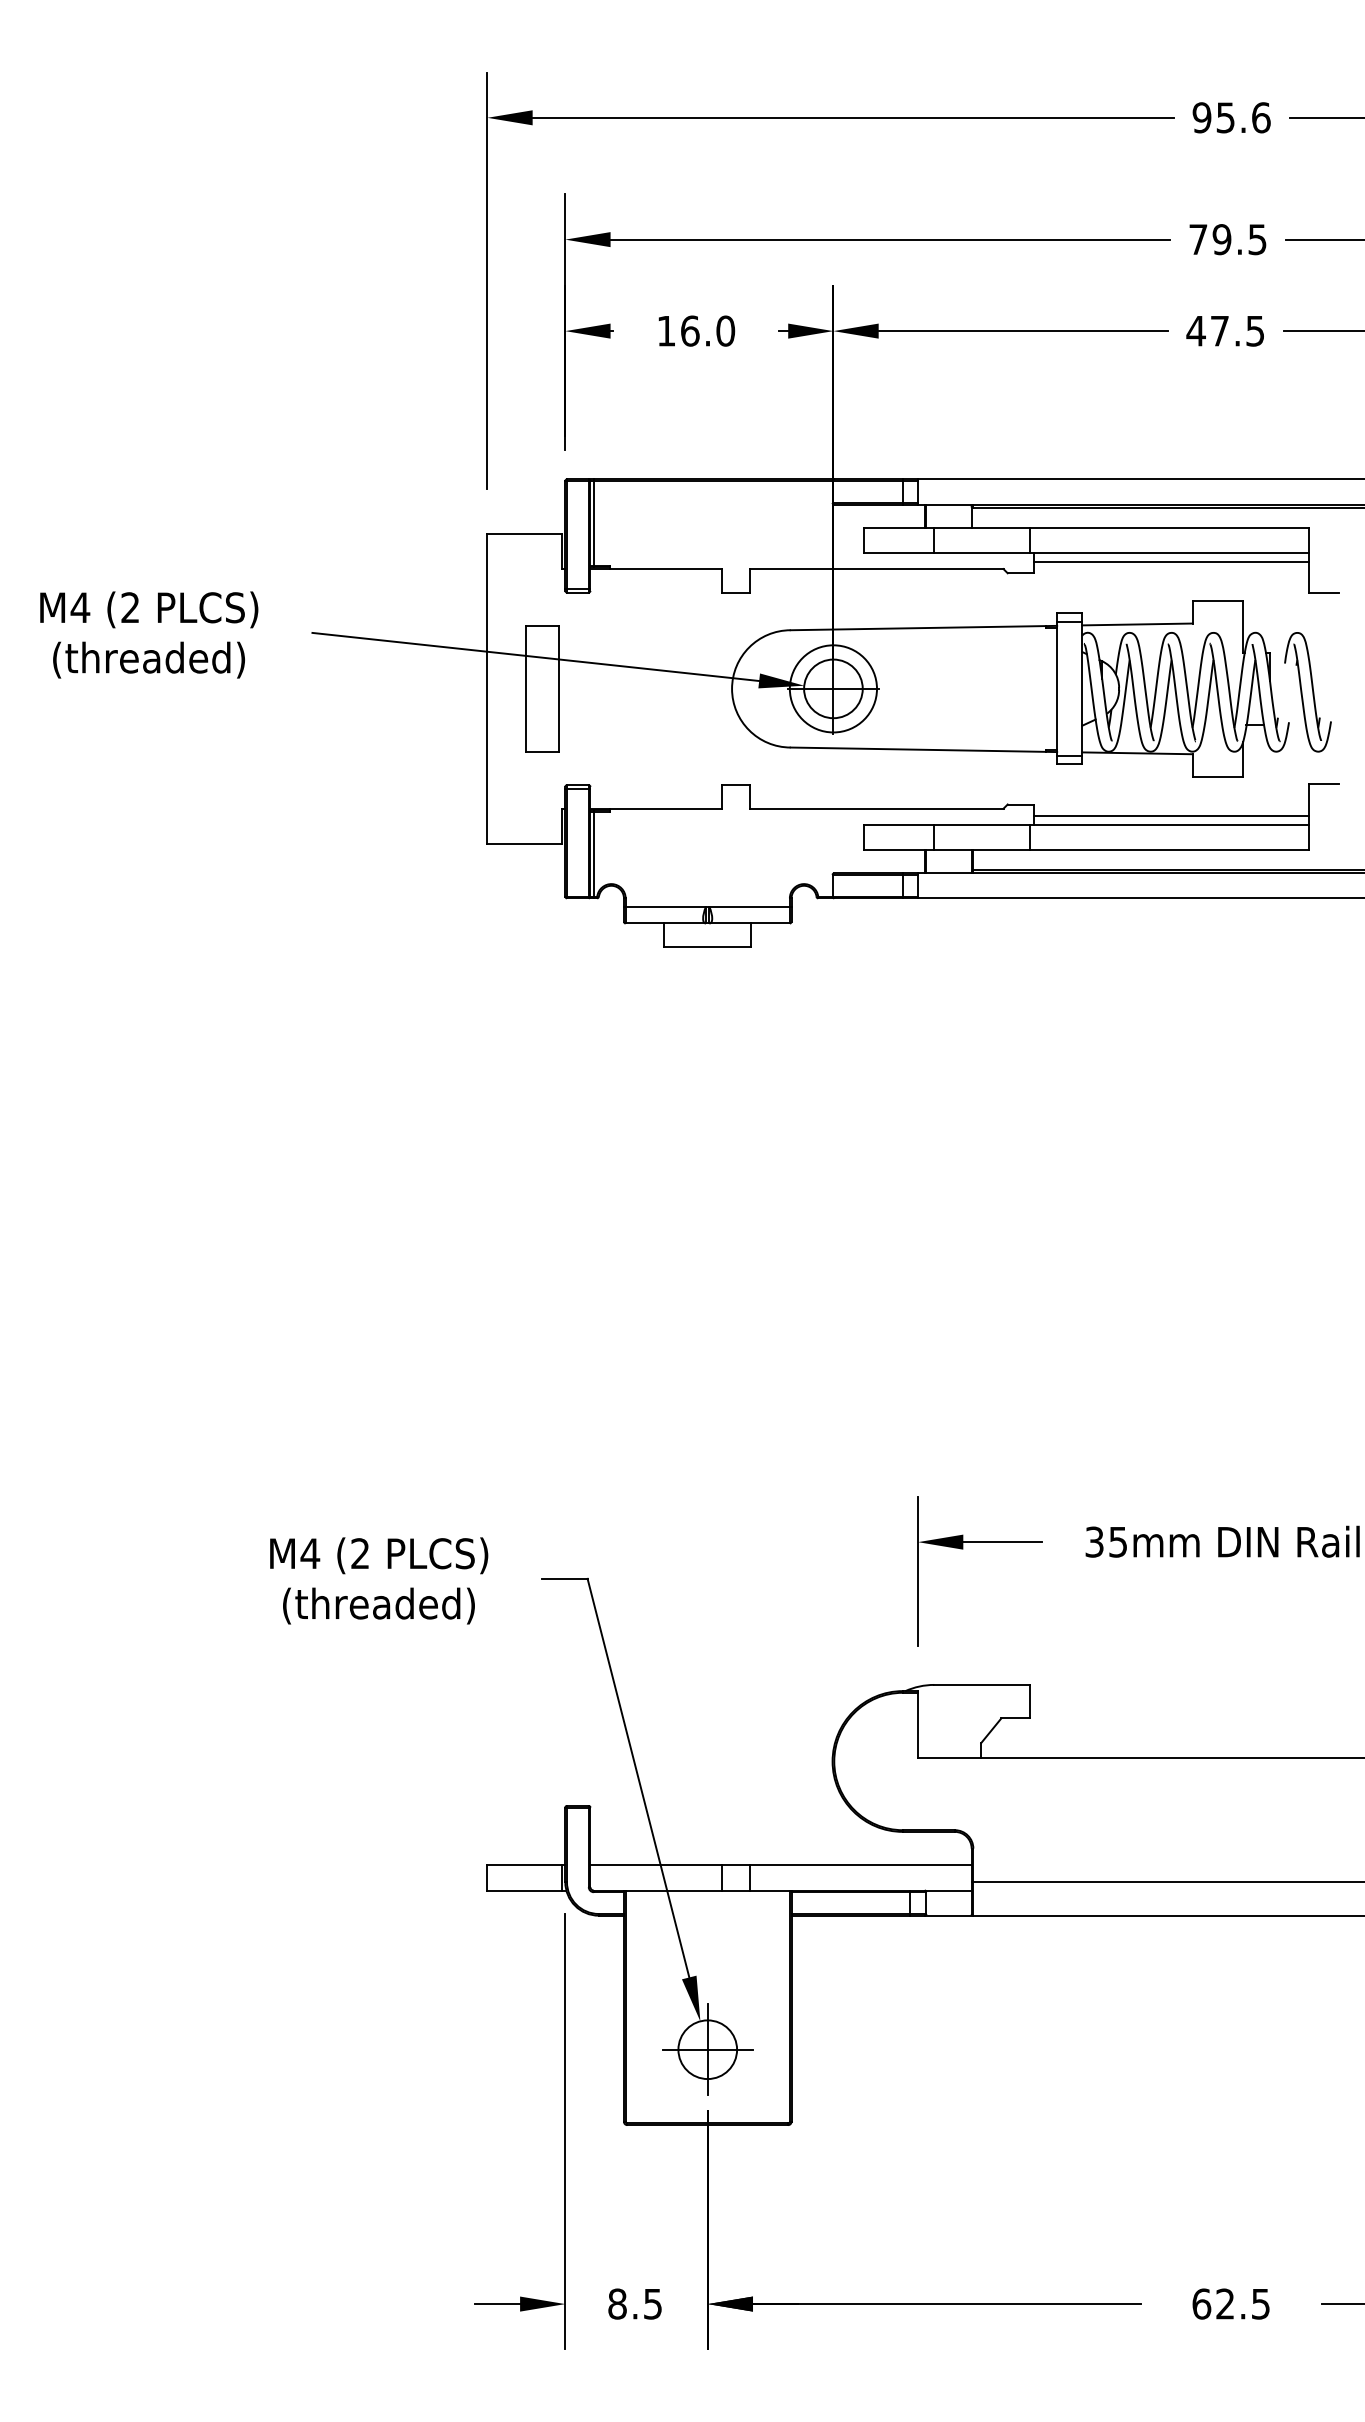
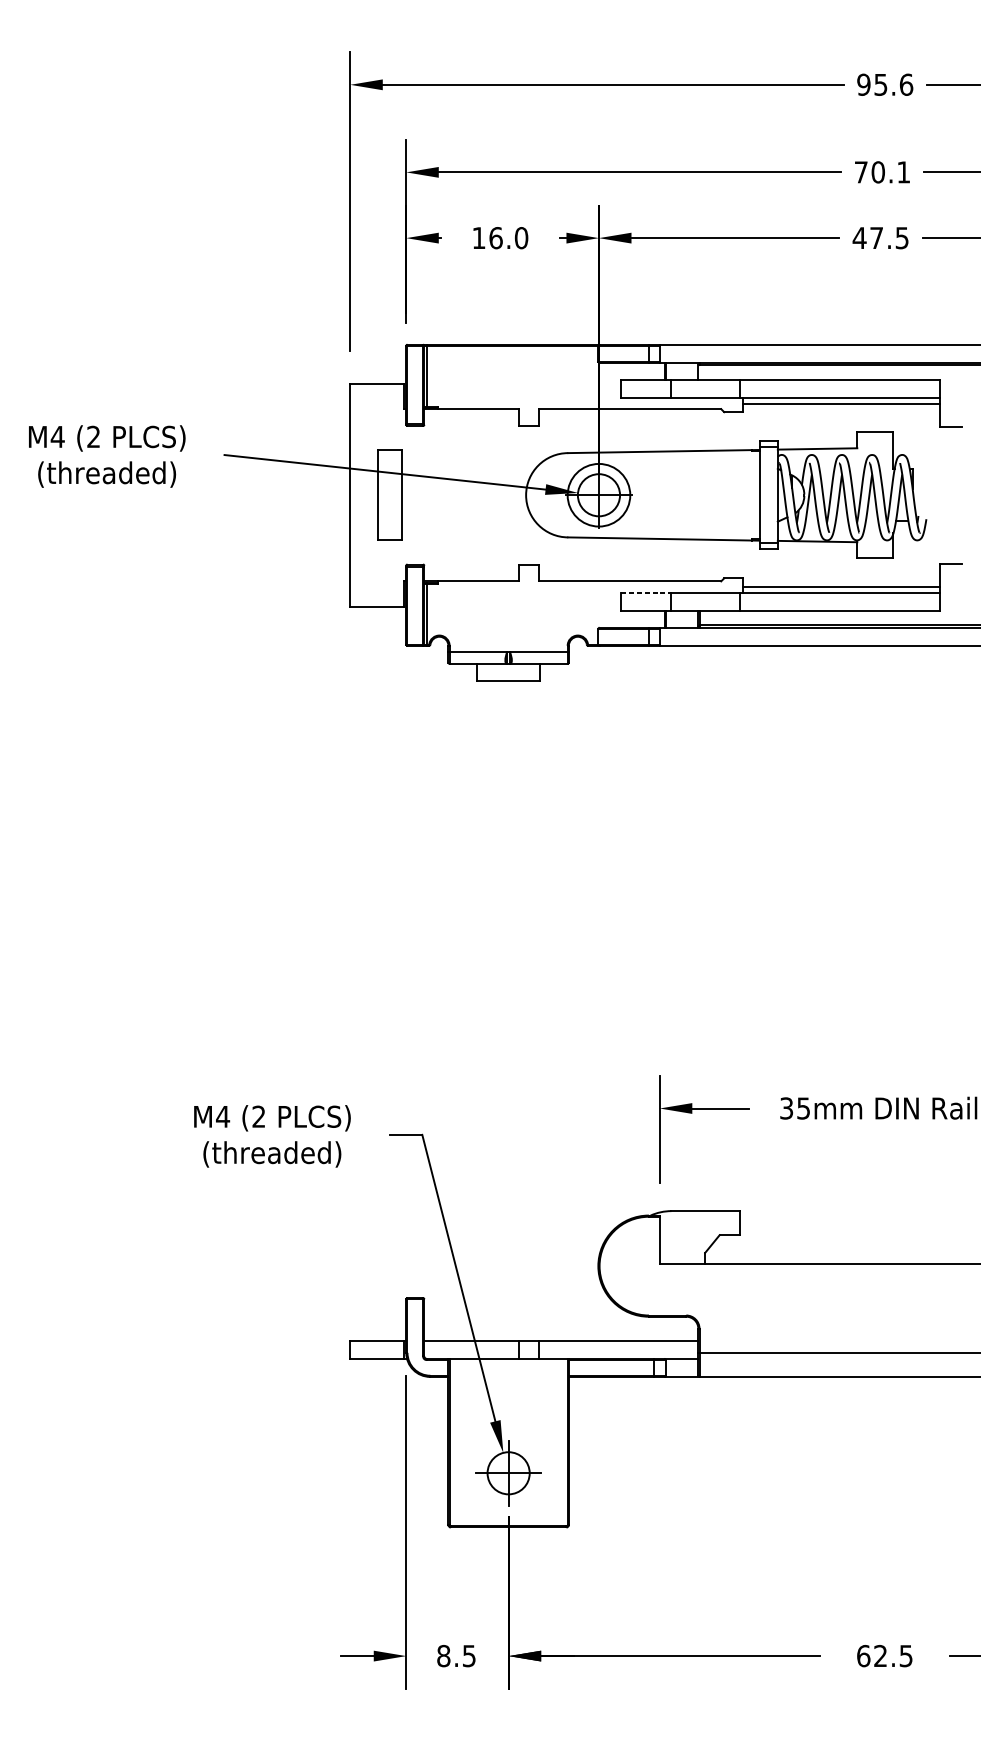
text: (1239, 239) -> (890, 172), 79.5 -> 70.1
part: (1307, 692) -> (939, 497), removed
line: (899, 824) -> (646, 592), solid -> dashed

